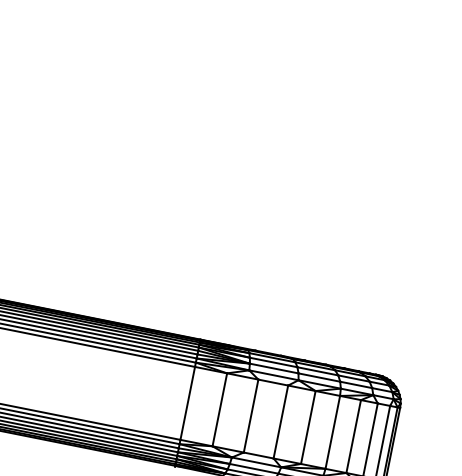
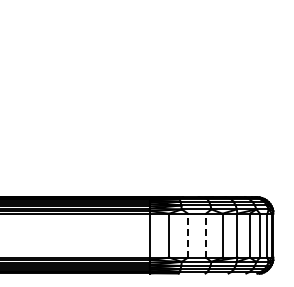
line: (251, 415) -> (188, 235), solid -> dashed
line: (281, 421) -> (206, 235), solid -> dashed

